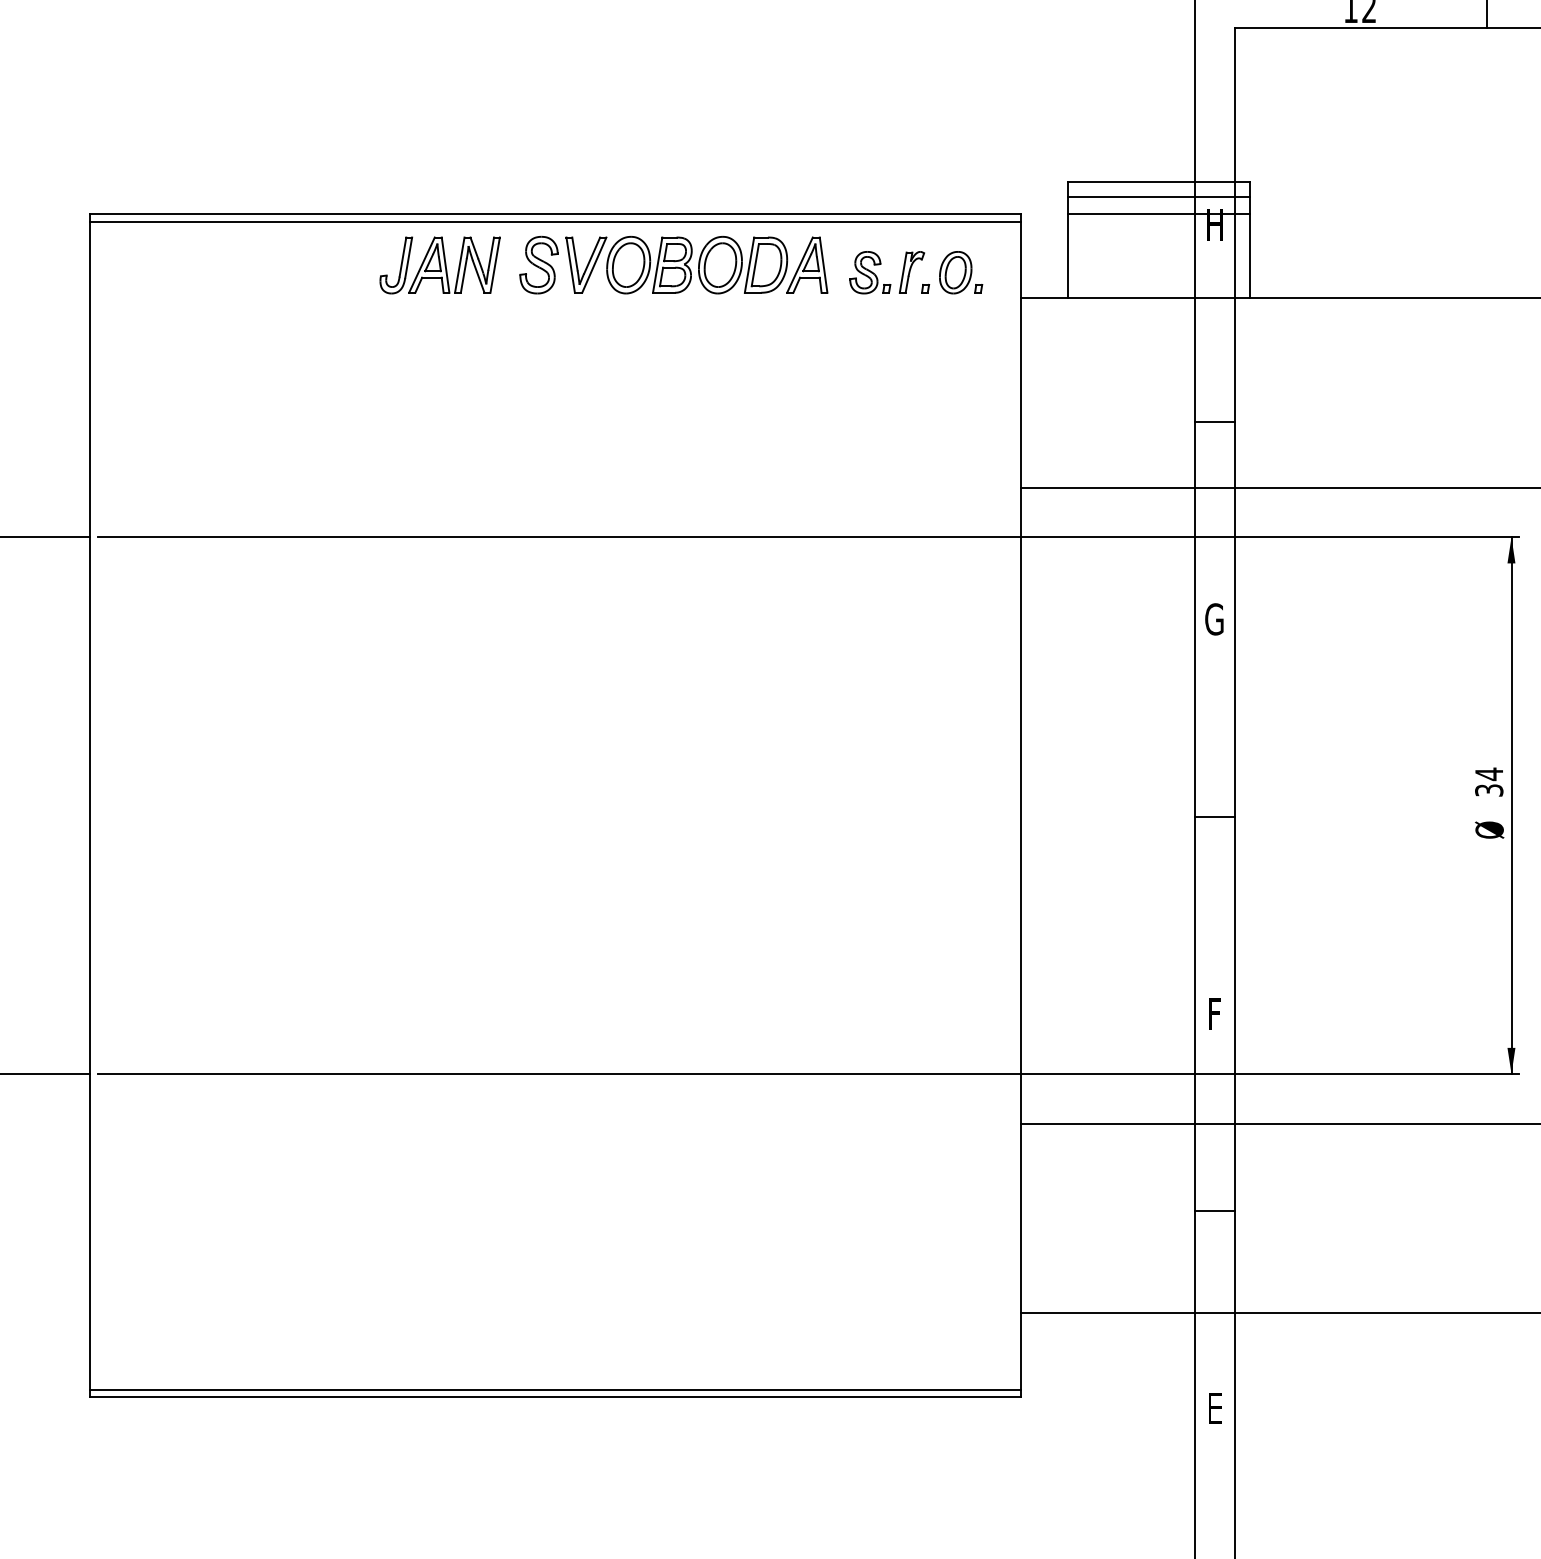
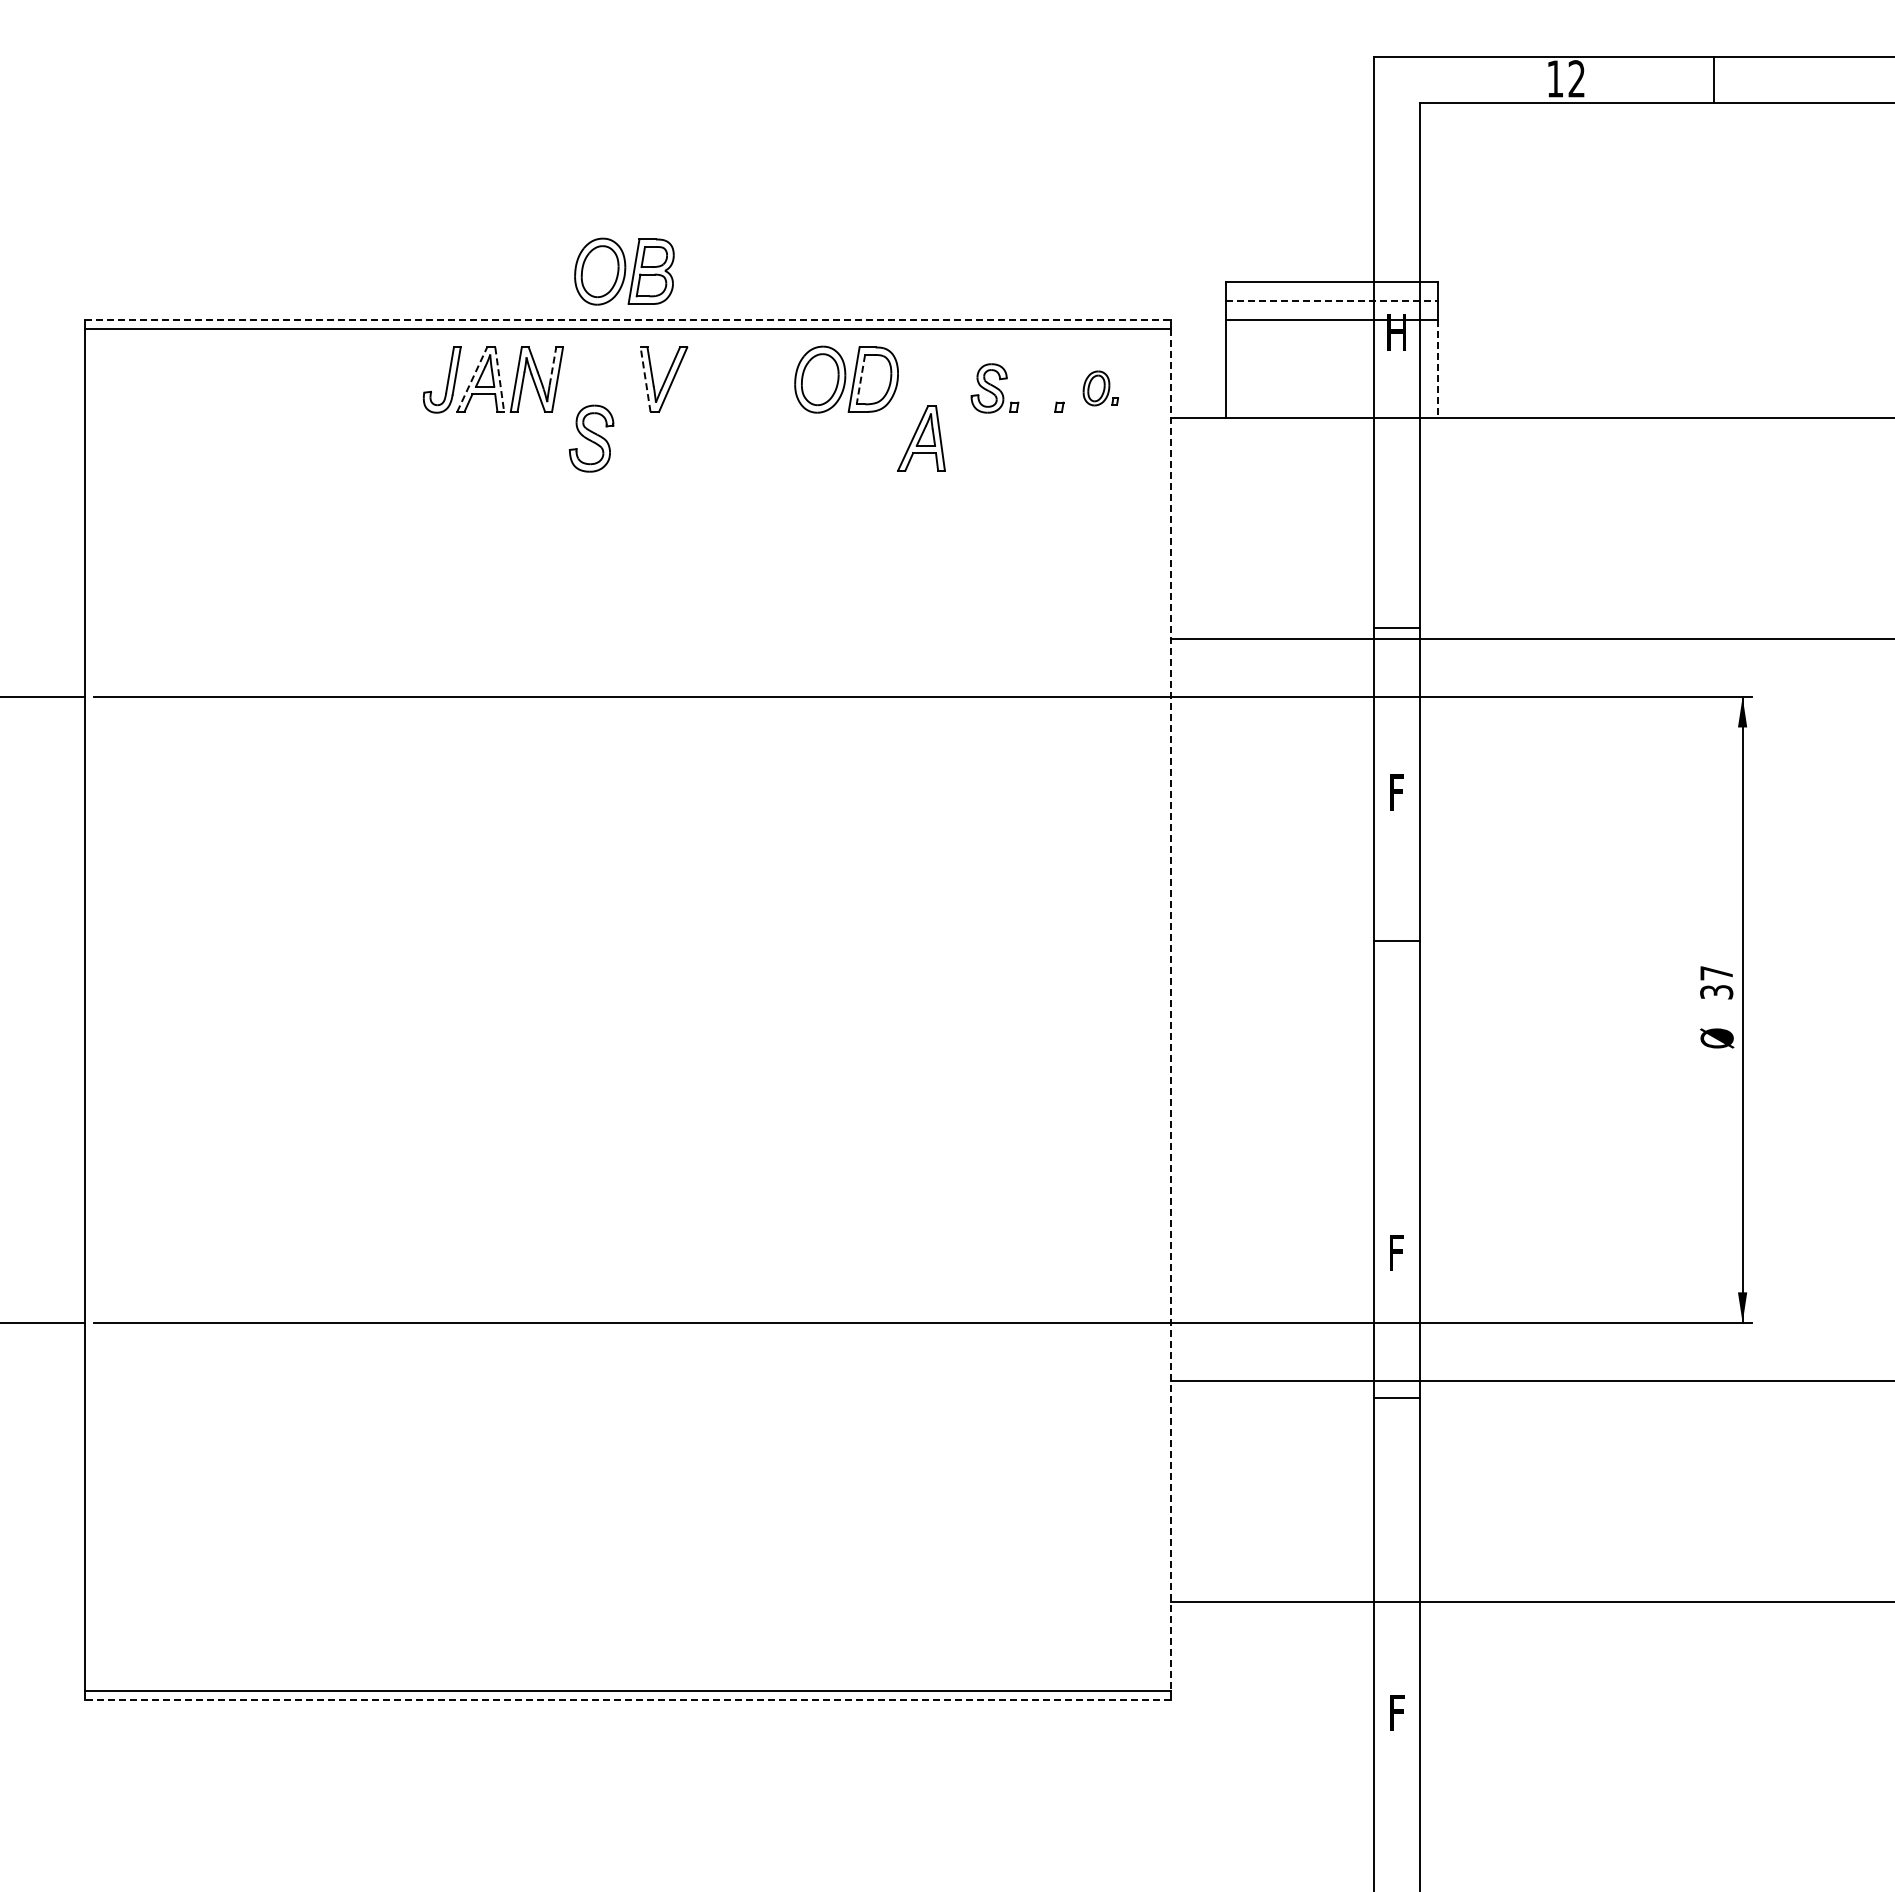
line: (1158, 197) -> (1331, 300), solid -> dashed
line: (555, 213) -> (627, 319), solid -> dashed
line: (491, 253) -> (553, 365), solid -> dashed
line: (1249, 256) -> (1437, 369), solid -> dashed
line: (422, 265) -> (472, 379), solid -> dashed
line: (445, 265) -> (499, 379), solid -> dashed
part: (538, 265) -> (591, 438), moved
line: (570, 265) -> (645, 379), solid -> dashed
part: (649, 265) -> (624, 271), moved
line: (754, 265) -> (860, 380), solid -> dashed
part: (807, 265) -> (921, 438), moved
part: (911, 271) -> (1043, 387), removed
part: (960, 272) -> (1100, 388), size x0.7
line: (1214, 421) -> (1396, 627), moved
text: (1213, 619) -> (1395, 792), G -> F
text: (1489, 774) -> (1716, 973), 34 -> 37
line: (1020, 805) -> (1170, 1009), solid -> dashed
line: (1214, 816) -> (1396, 940), moved
line: (1214, 1210) -> (1396, 1397), moved
line: (555, 1397) -> (627, 1699), solid -> dashed
text: (1214, 1408) -> (1396, 1712), E -> F

